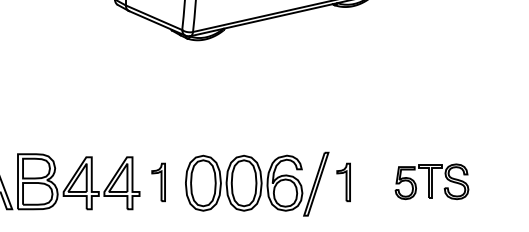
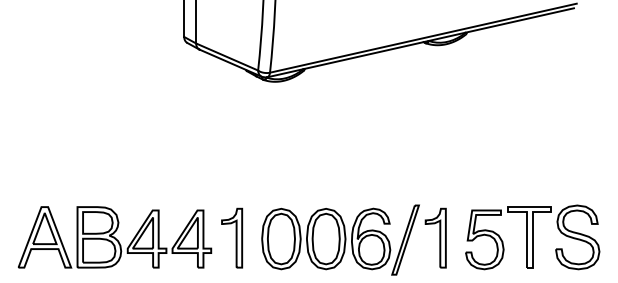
part: (158, 181) -> (232, 237), size x1.43
part: (343, 181) -> (435, 237), size x1.43
part: (431, 181) -> (532, 237), size x1.67

